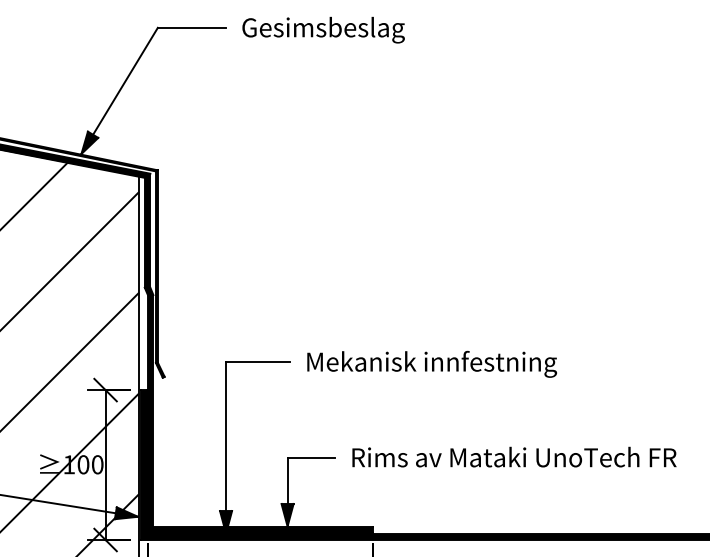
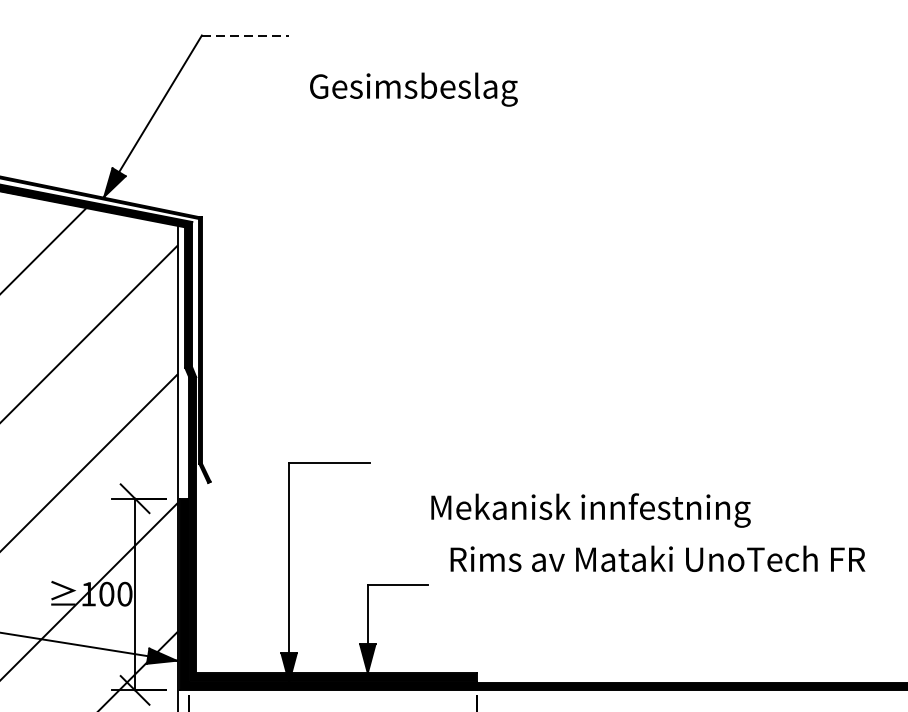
line: (191, 27) -> (244, 35), solid -> dashed
text: (323, 29) -> (413, 88), moved
text: (431, 363) -> (590, 509), moved
text: (514, 456) -> (657, 558), moved

